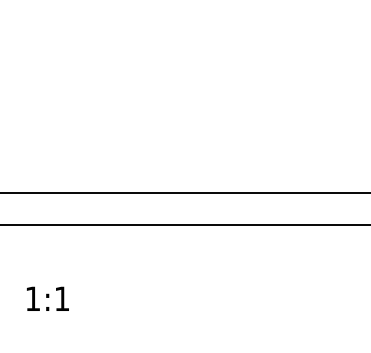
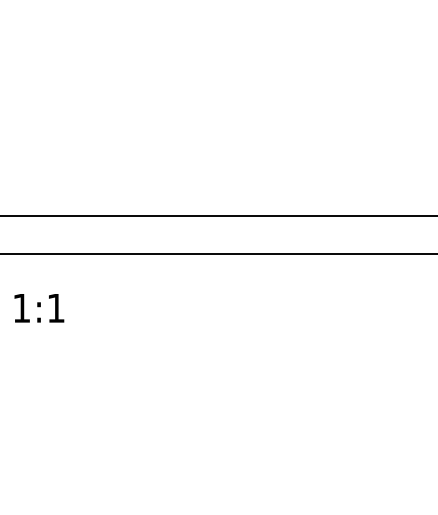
text: (48, 299) -> (39, 308), moved

